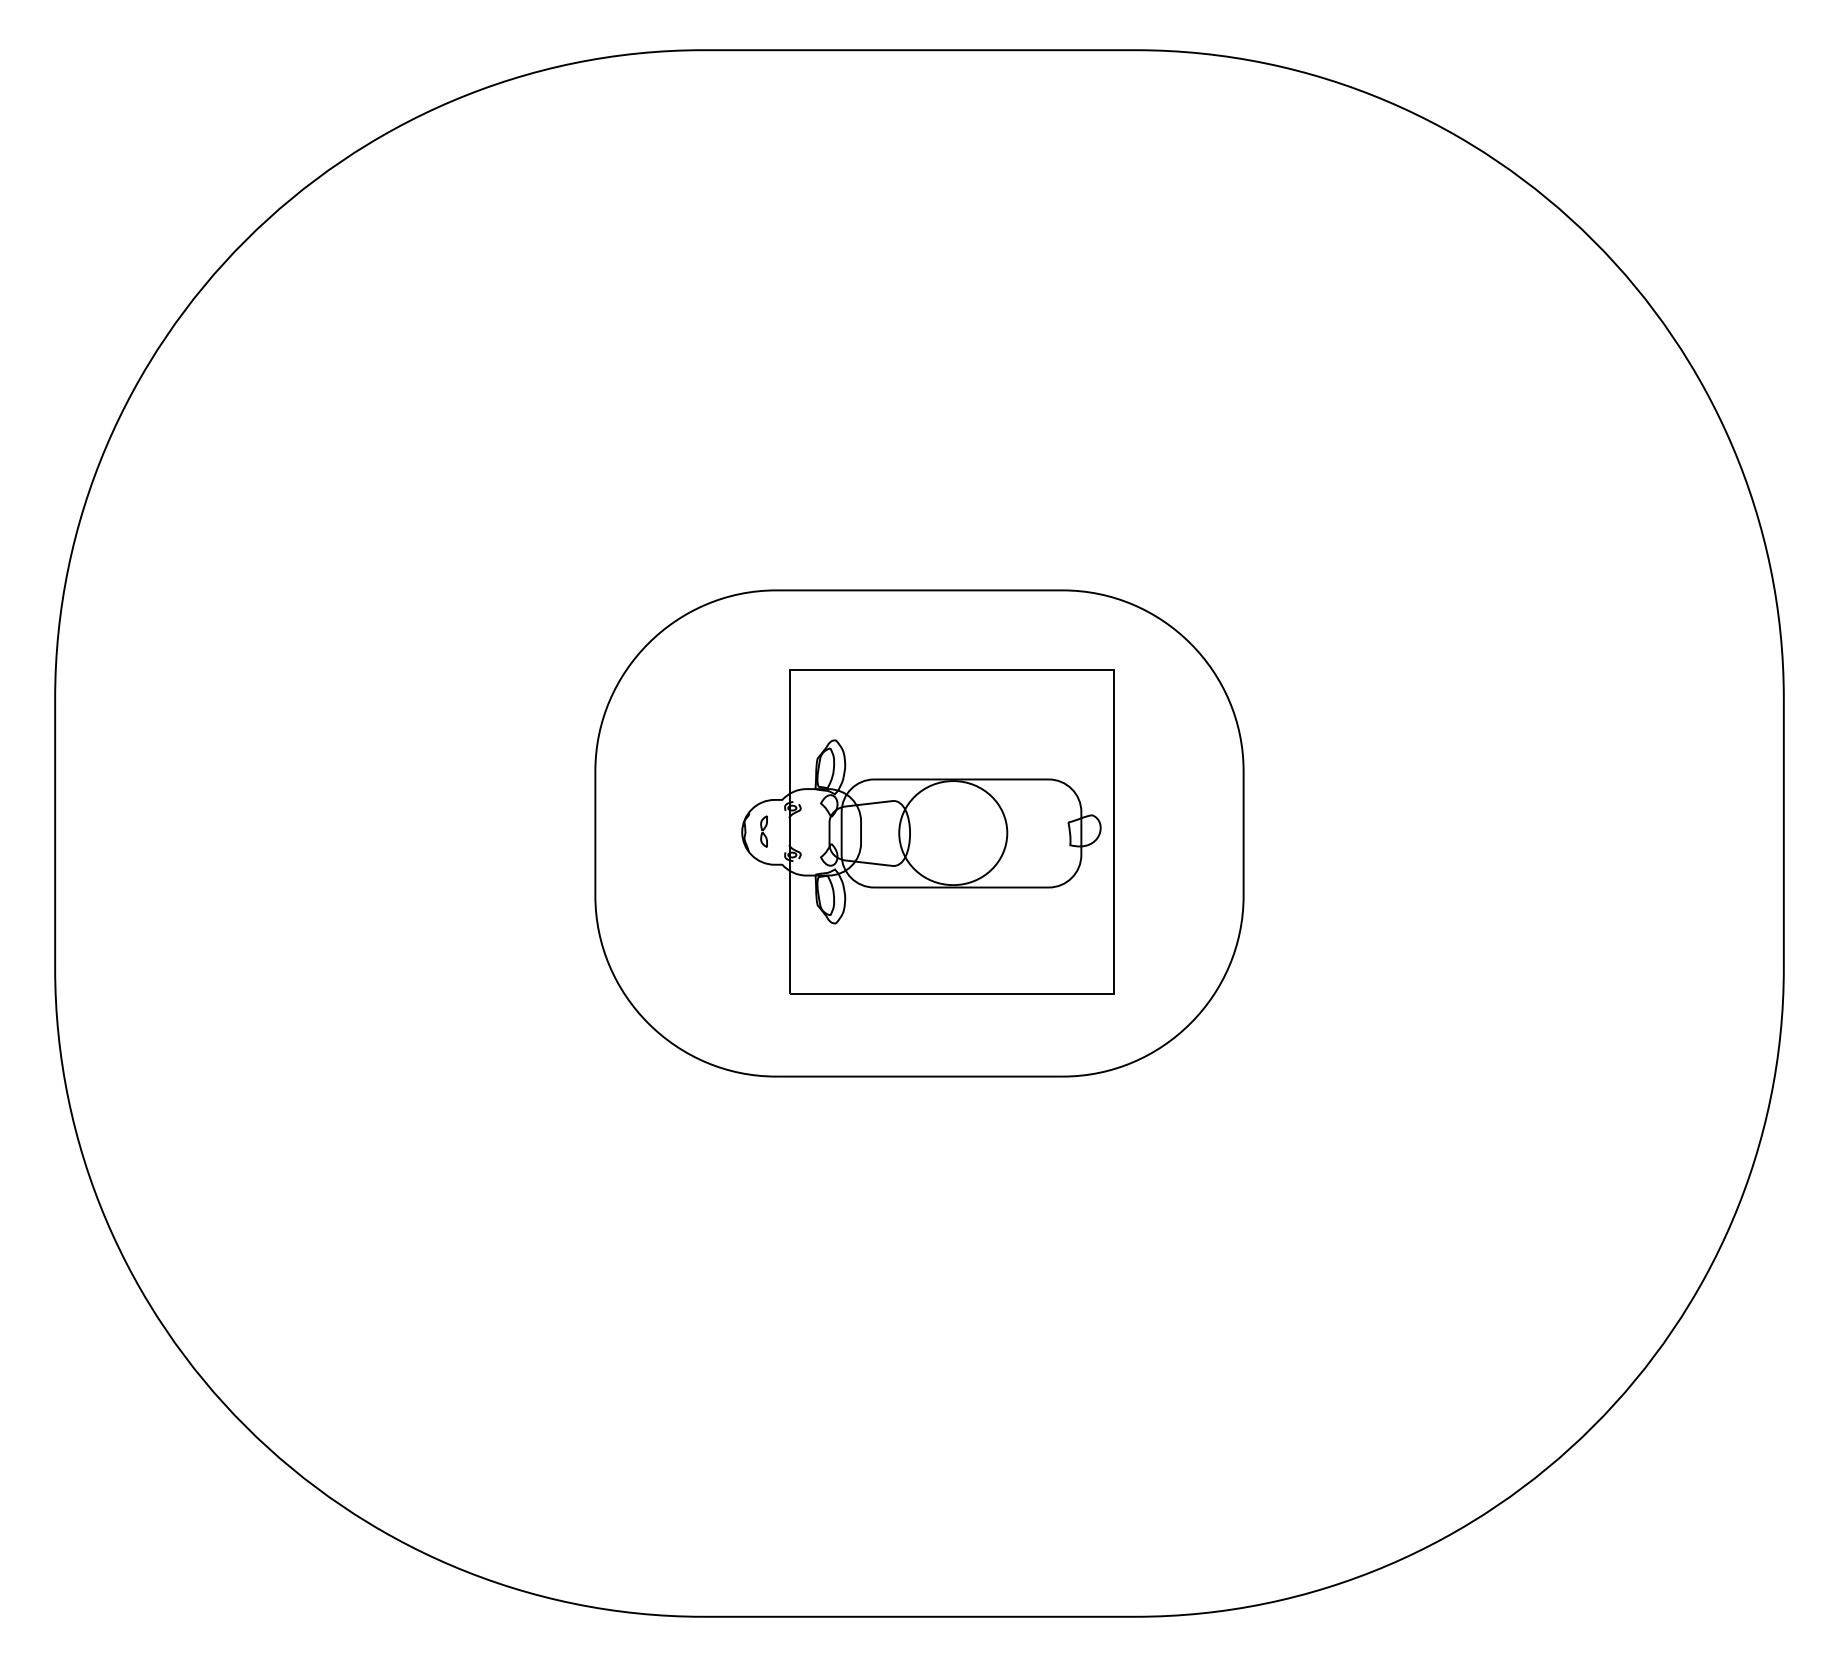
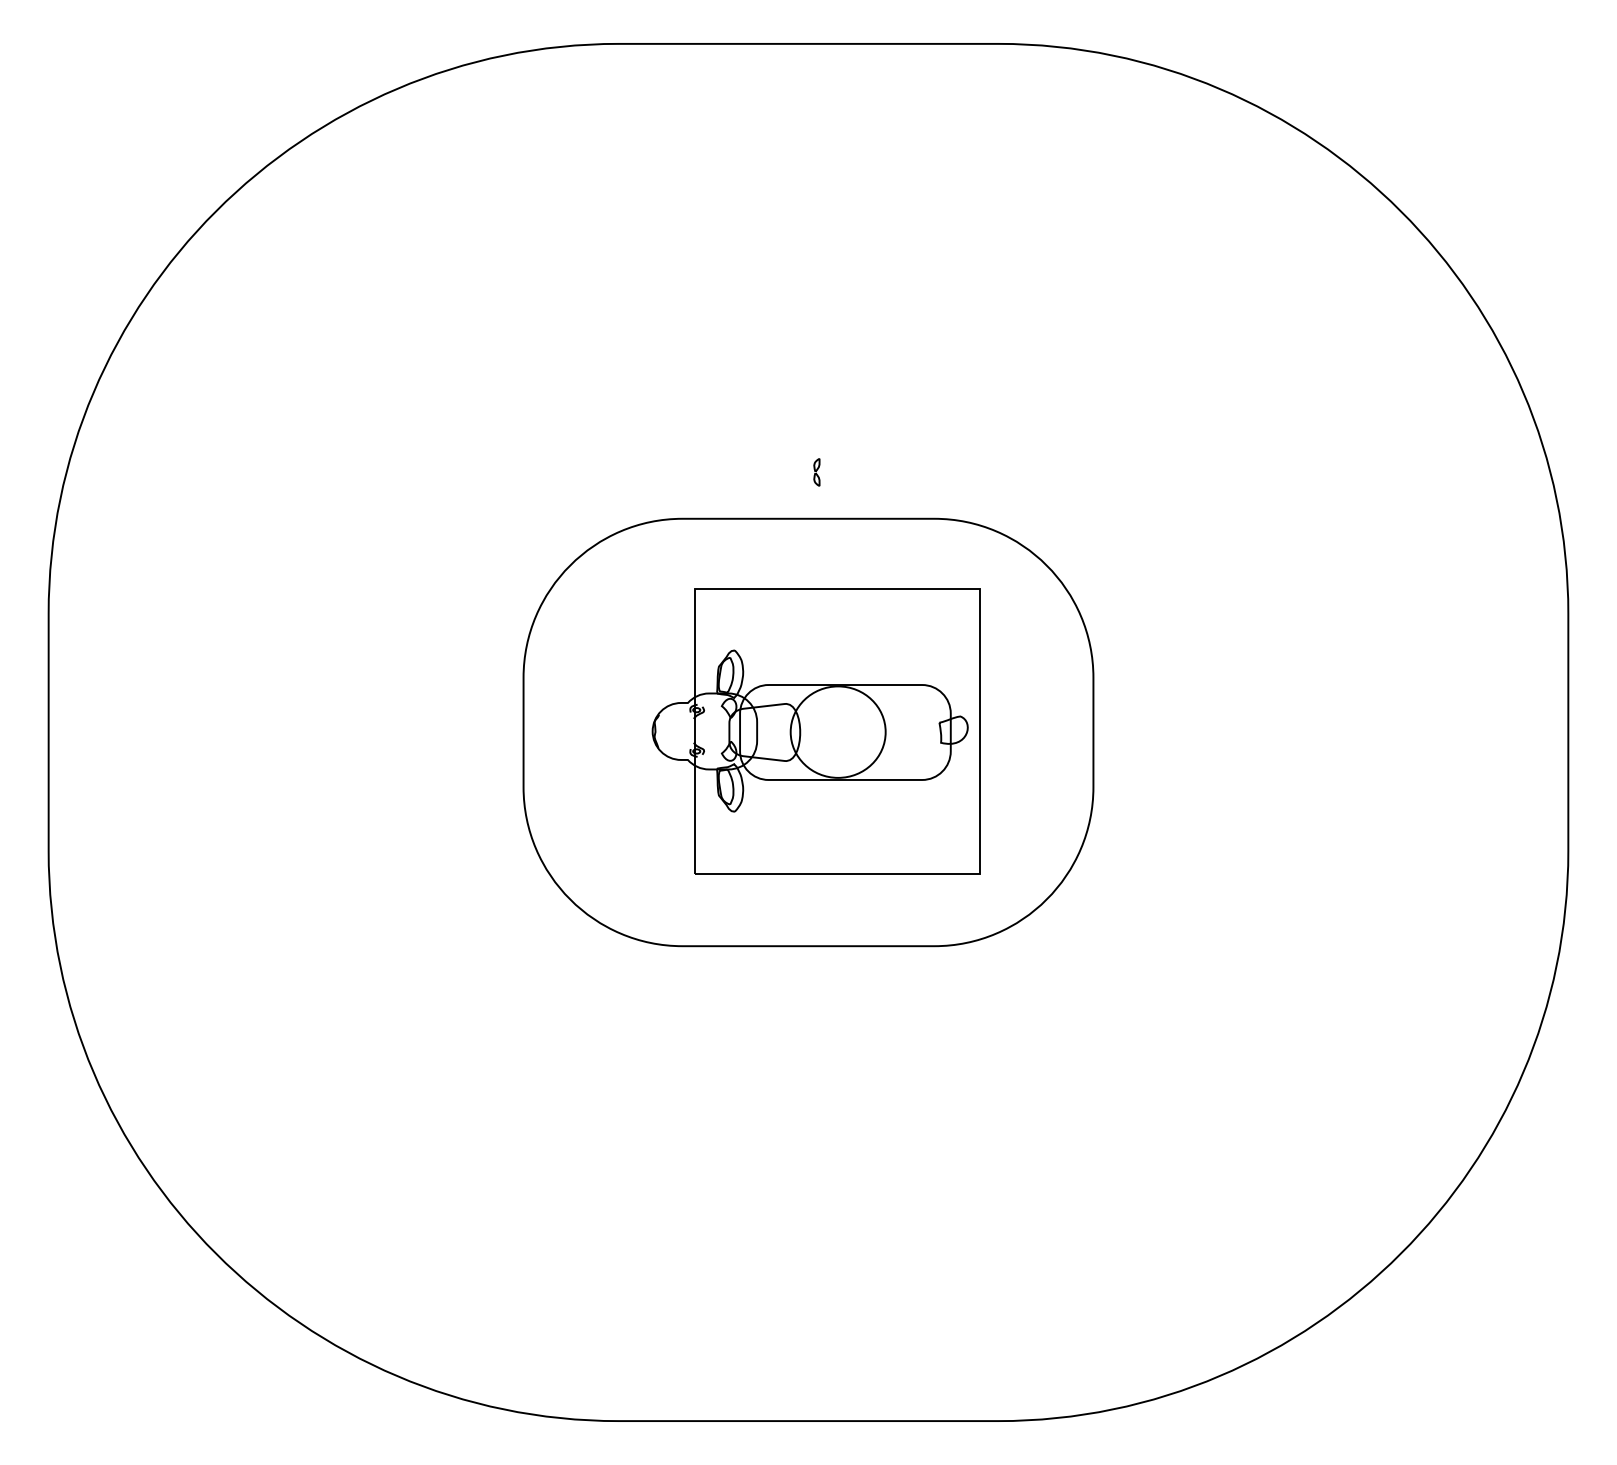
part: (763, 831) -> (816, 472), moved

